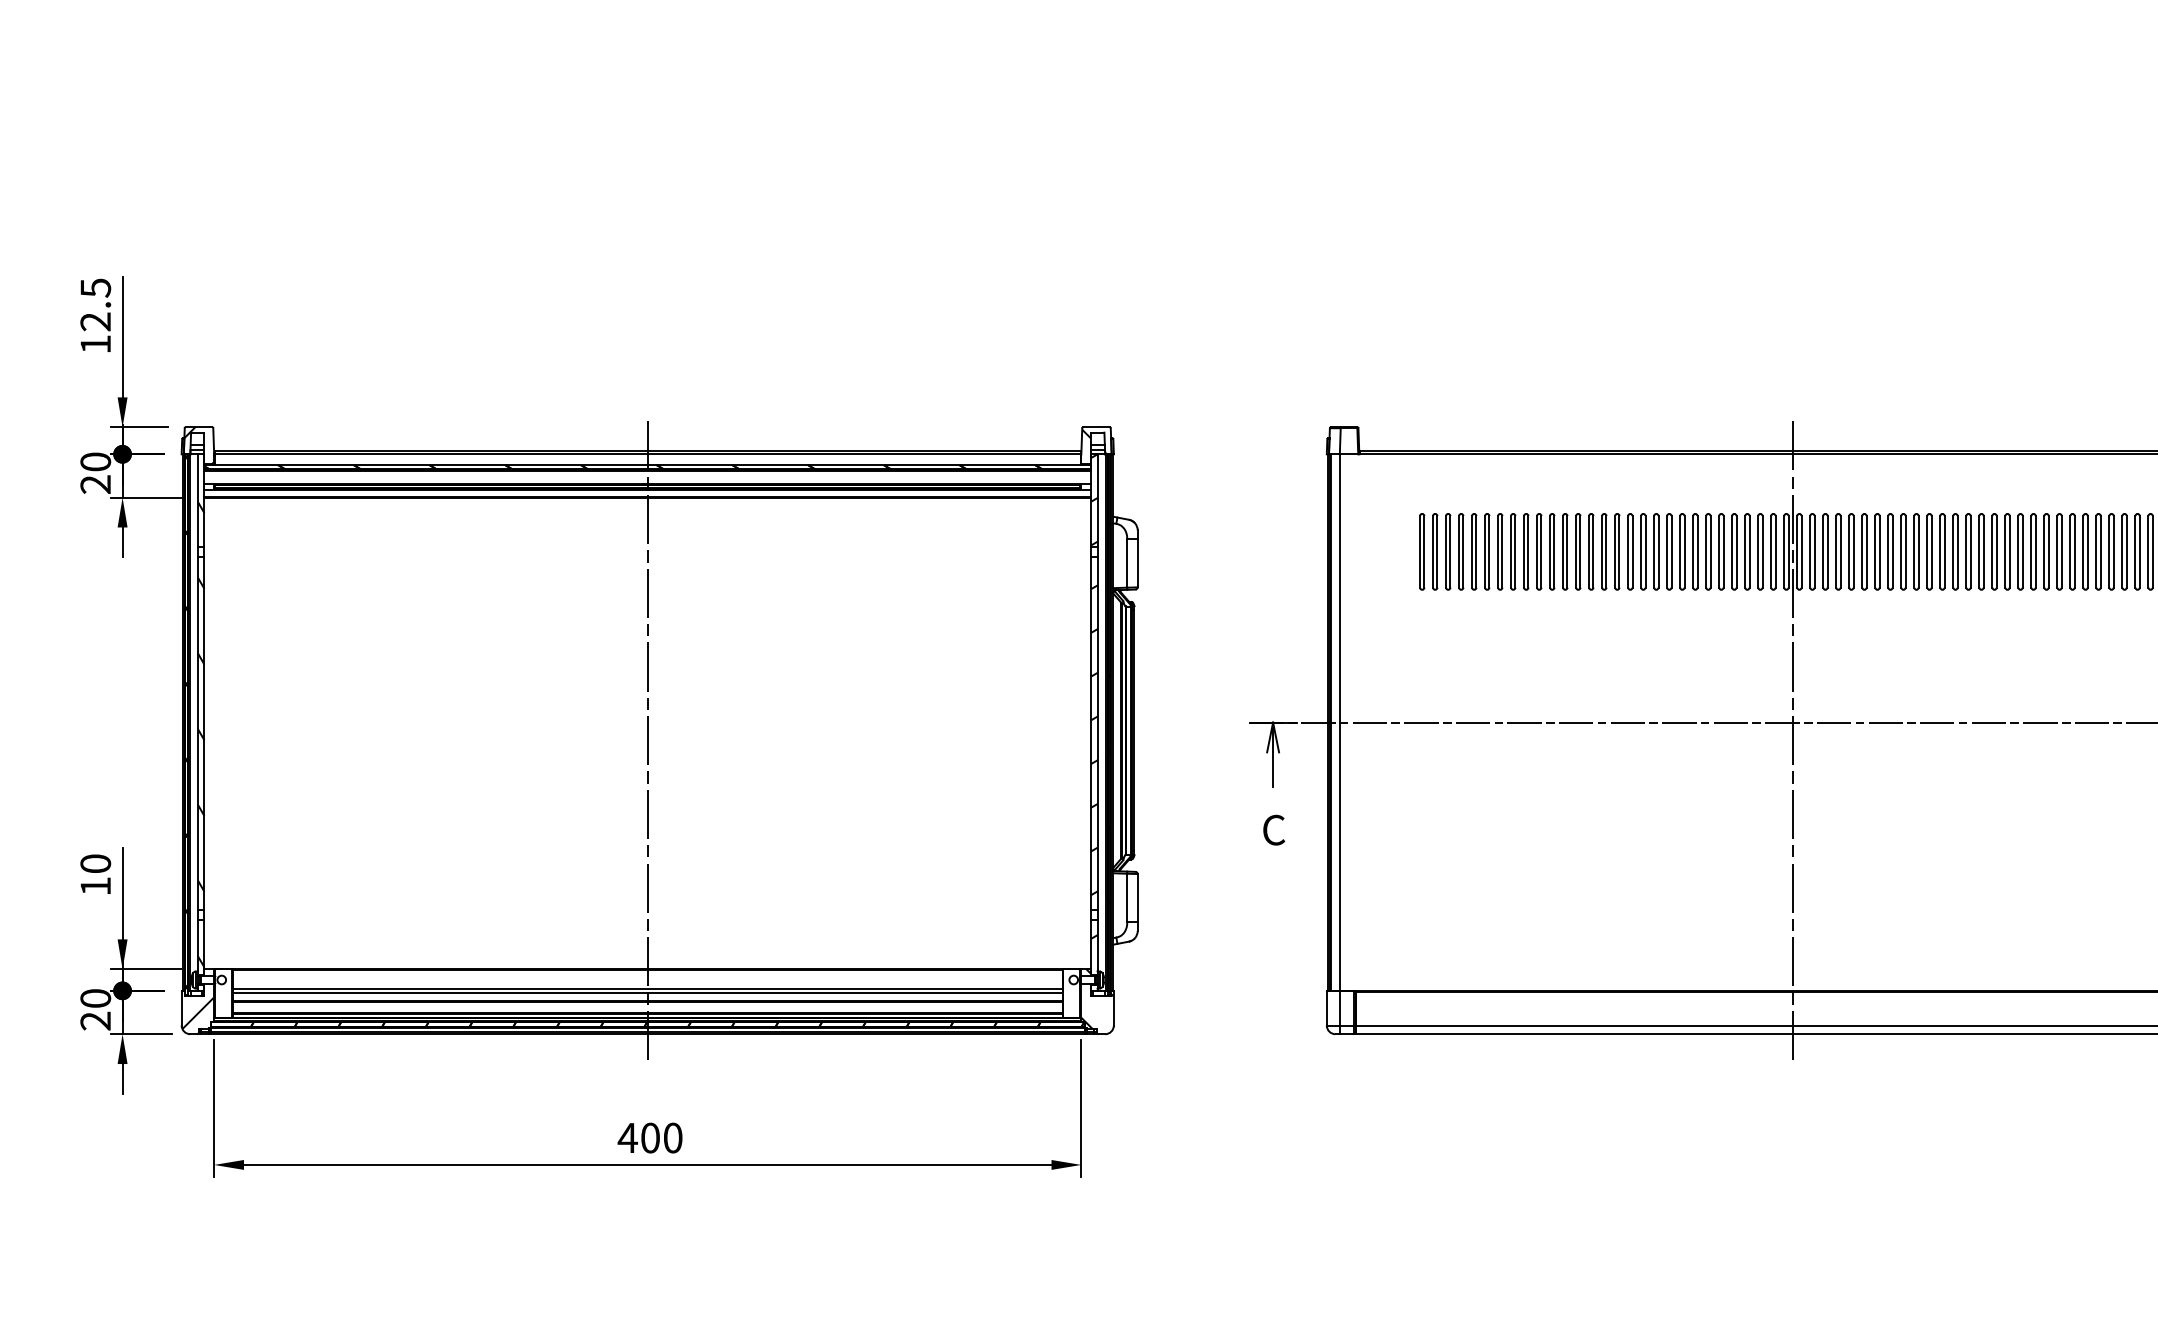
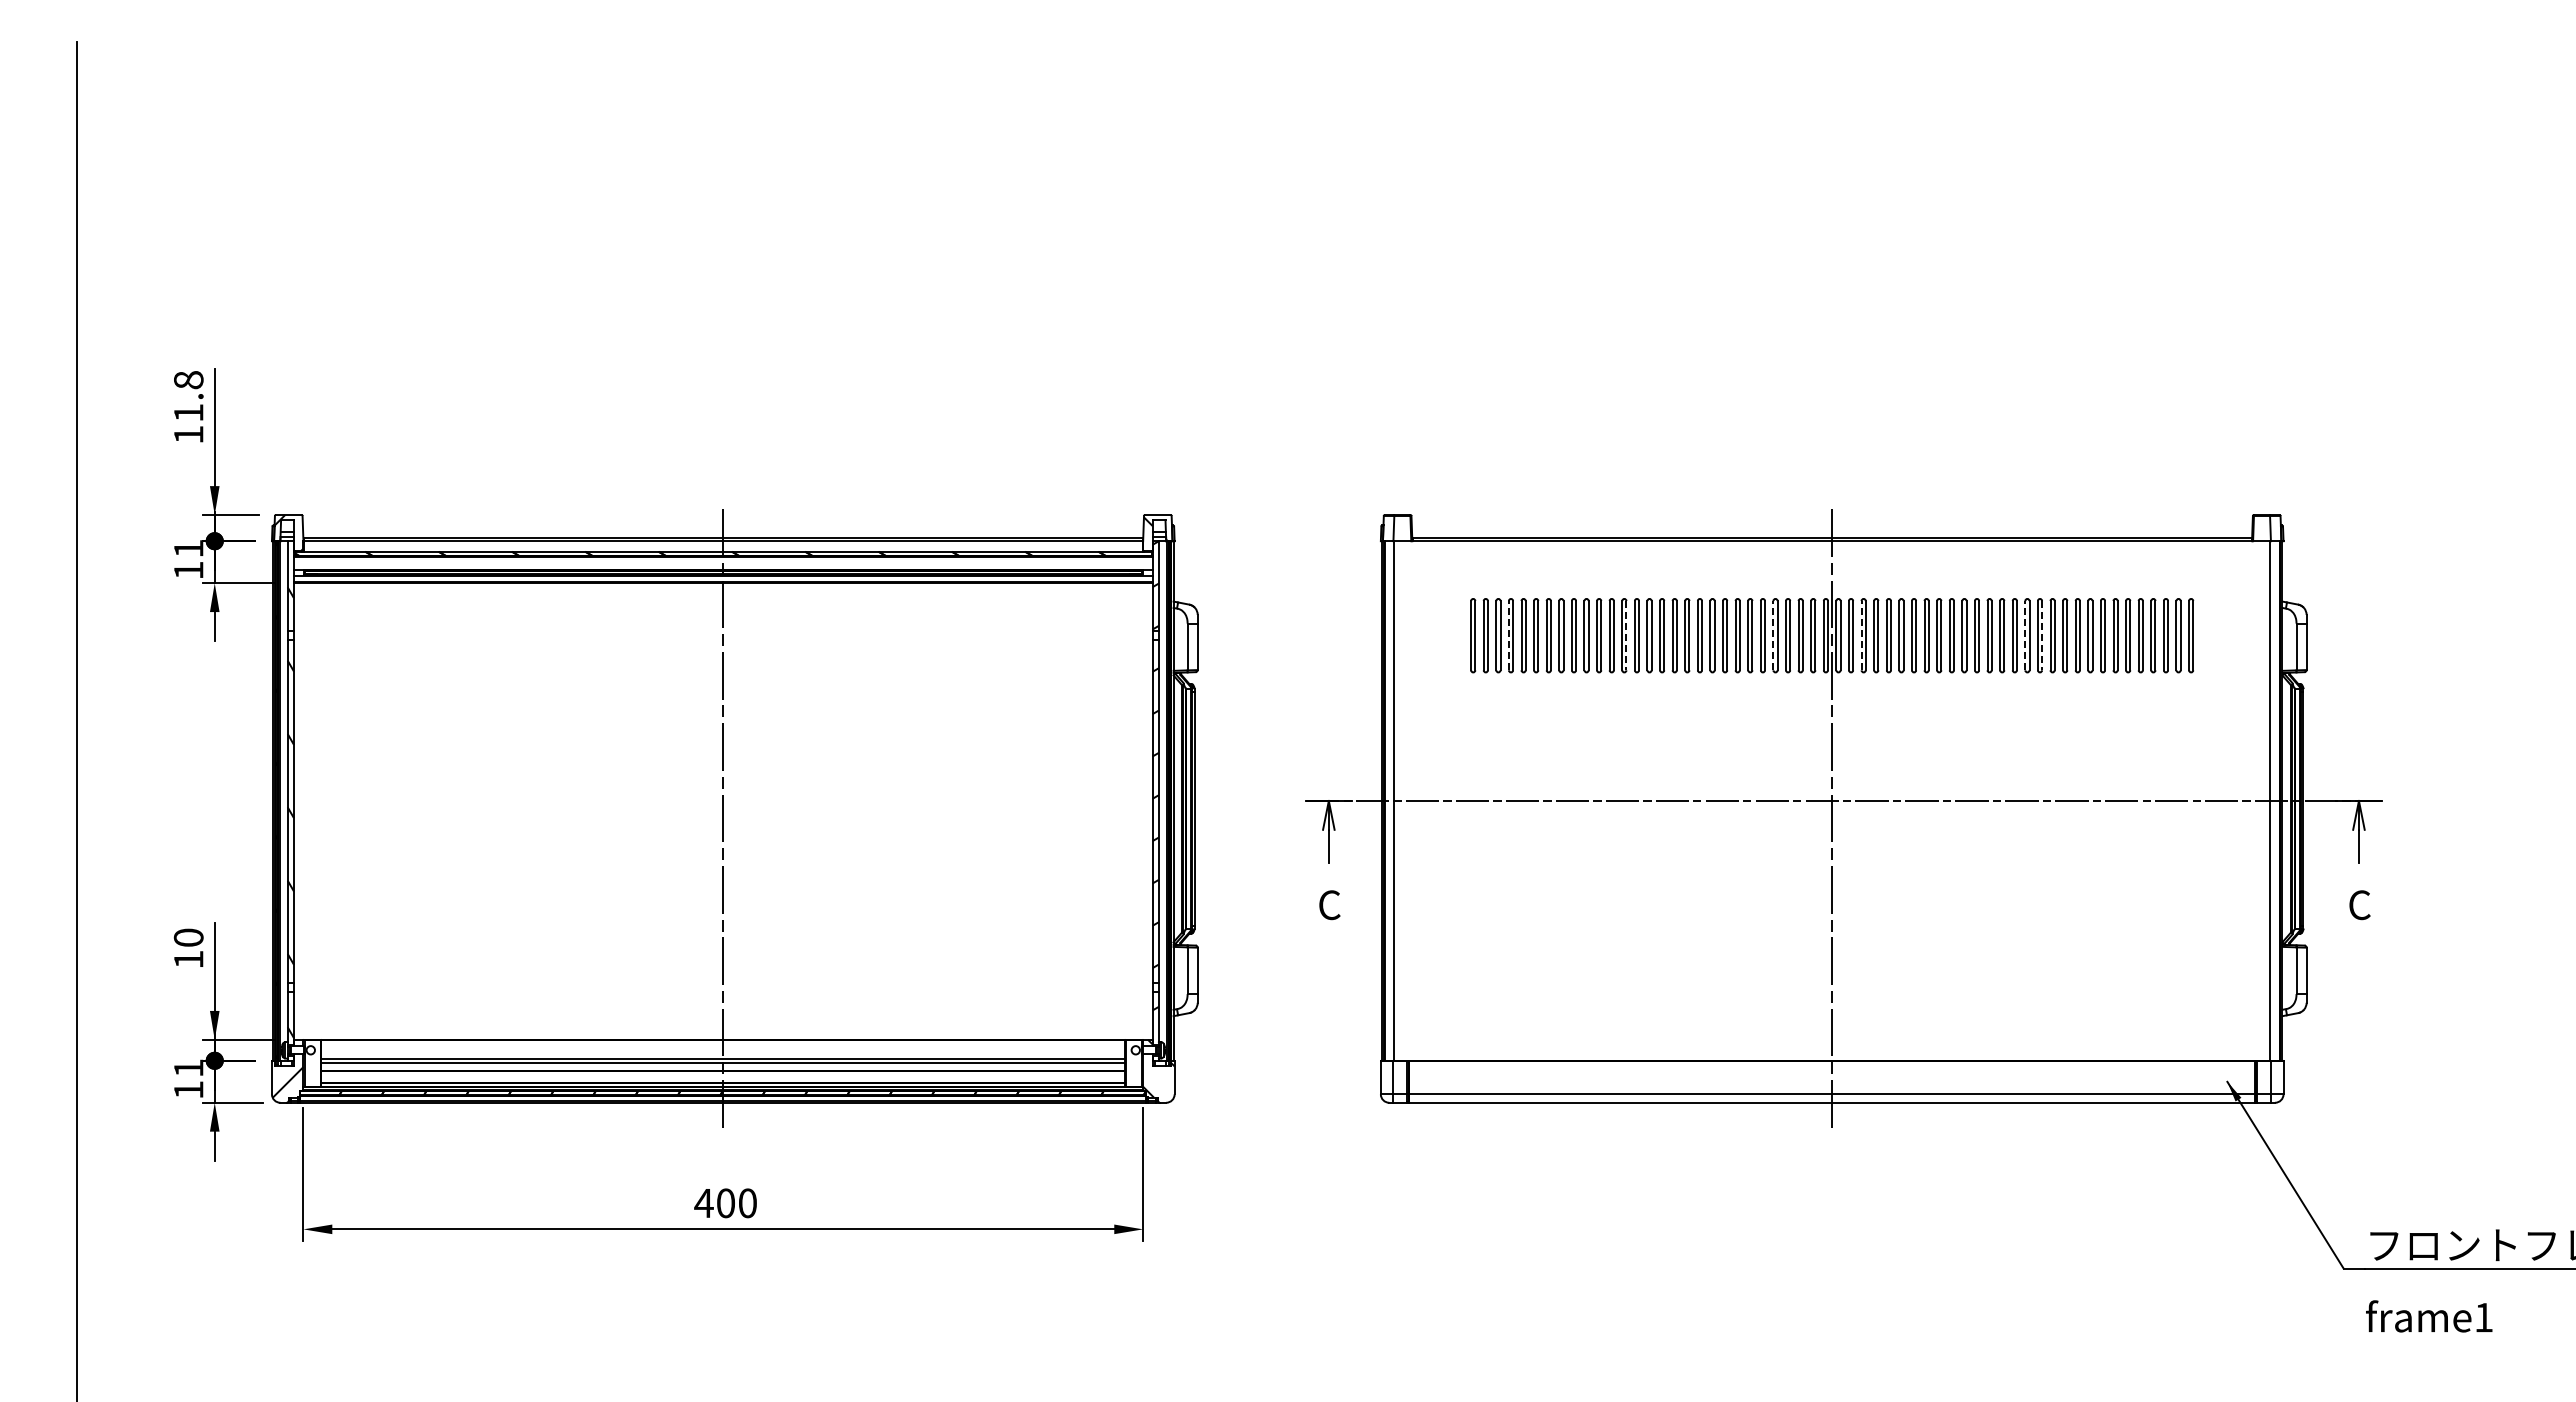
text: (95, 304) -> (188, 396), 12.5 -> 11.8
text: (95, 473) -> (188, 559), 20 -> 11
line: (1458, 551) -> (1508, 635), solid -> dashed
line: (1580, 551) -> (1626, 635), solid -> dashed
line: (1732, 551) -> (1773, 635), solid -> dashed
line: (1823, 551) -> (1861, 635), solid -> dashed
line: (1992, 551) -> (2025, 635), solid -> dashed
line: (2010, 551) -> (2042, 635), solid -> dashed
text: (95, 1010) -> (188, 1079), 20 -> 11

